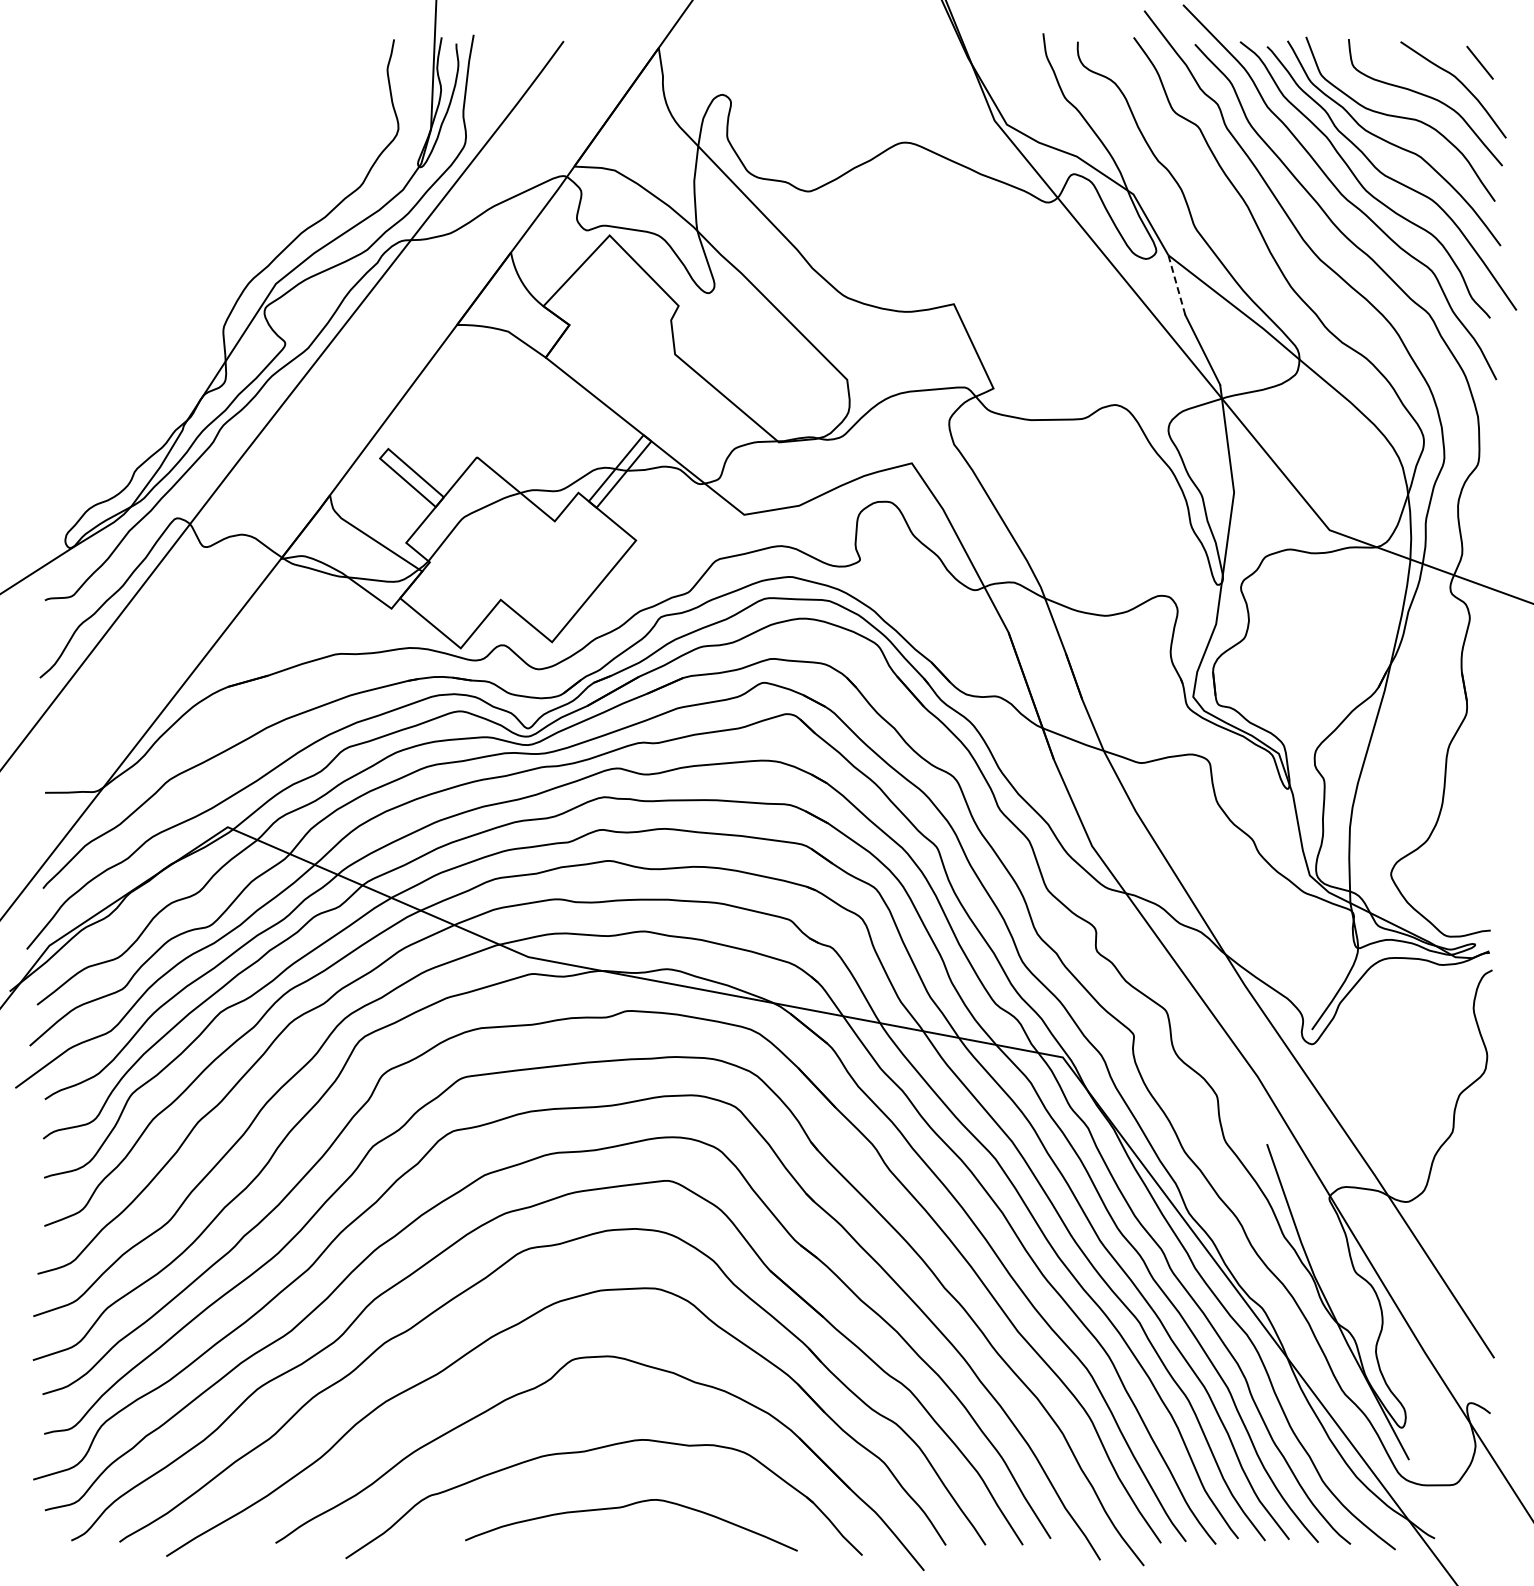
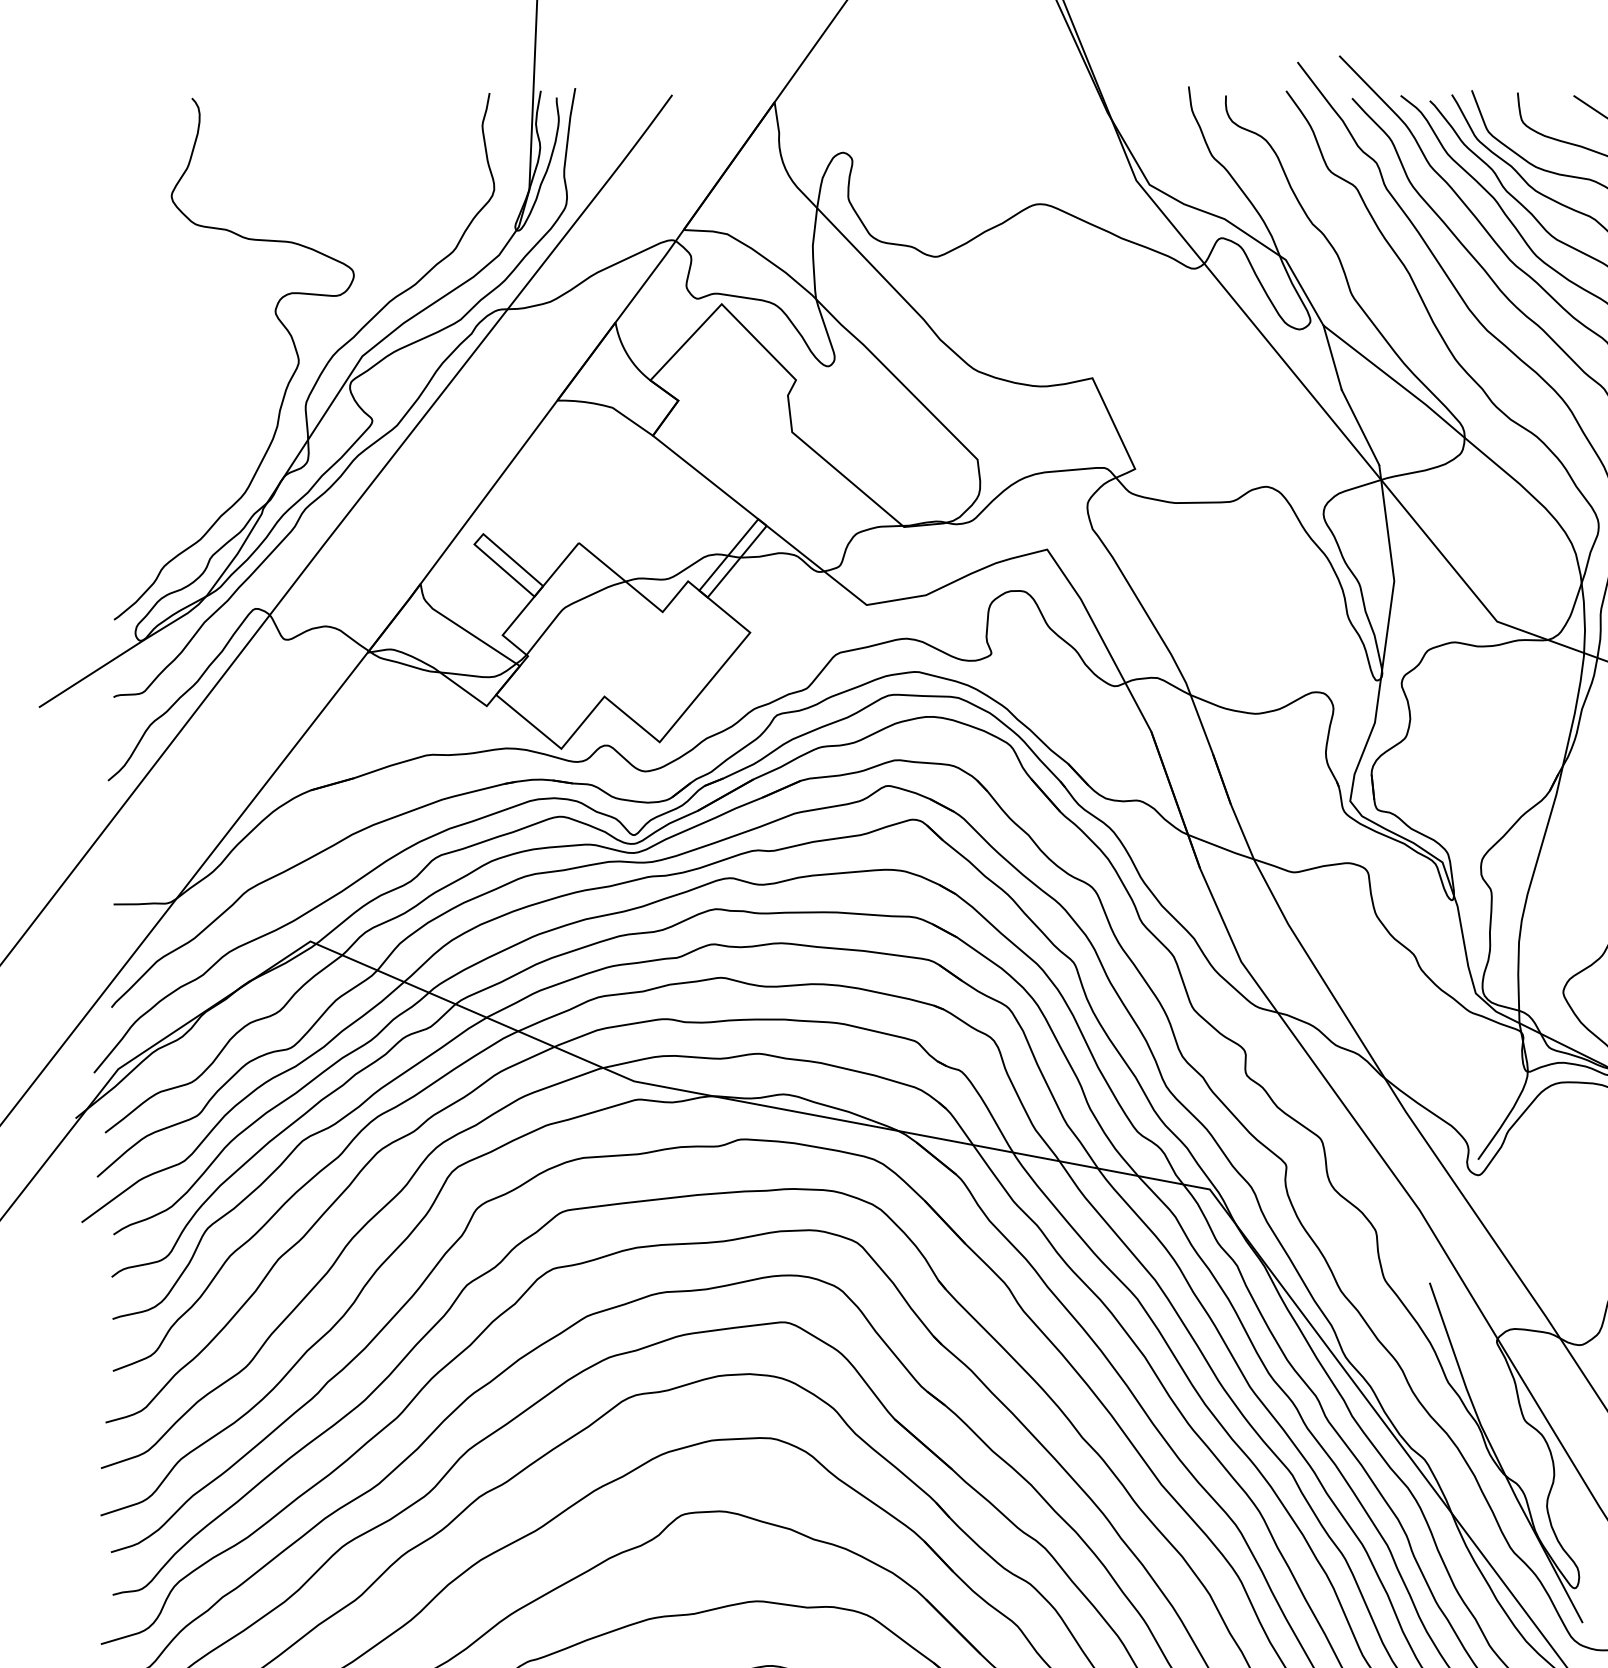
curve: (198, 251) -> (278, 321), added
line: (1176, 284) -> (1332, 356), dashed -> solid

